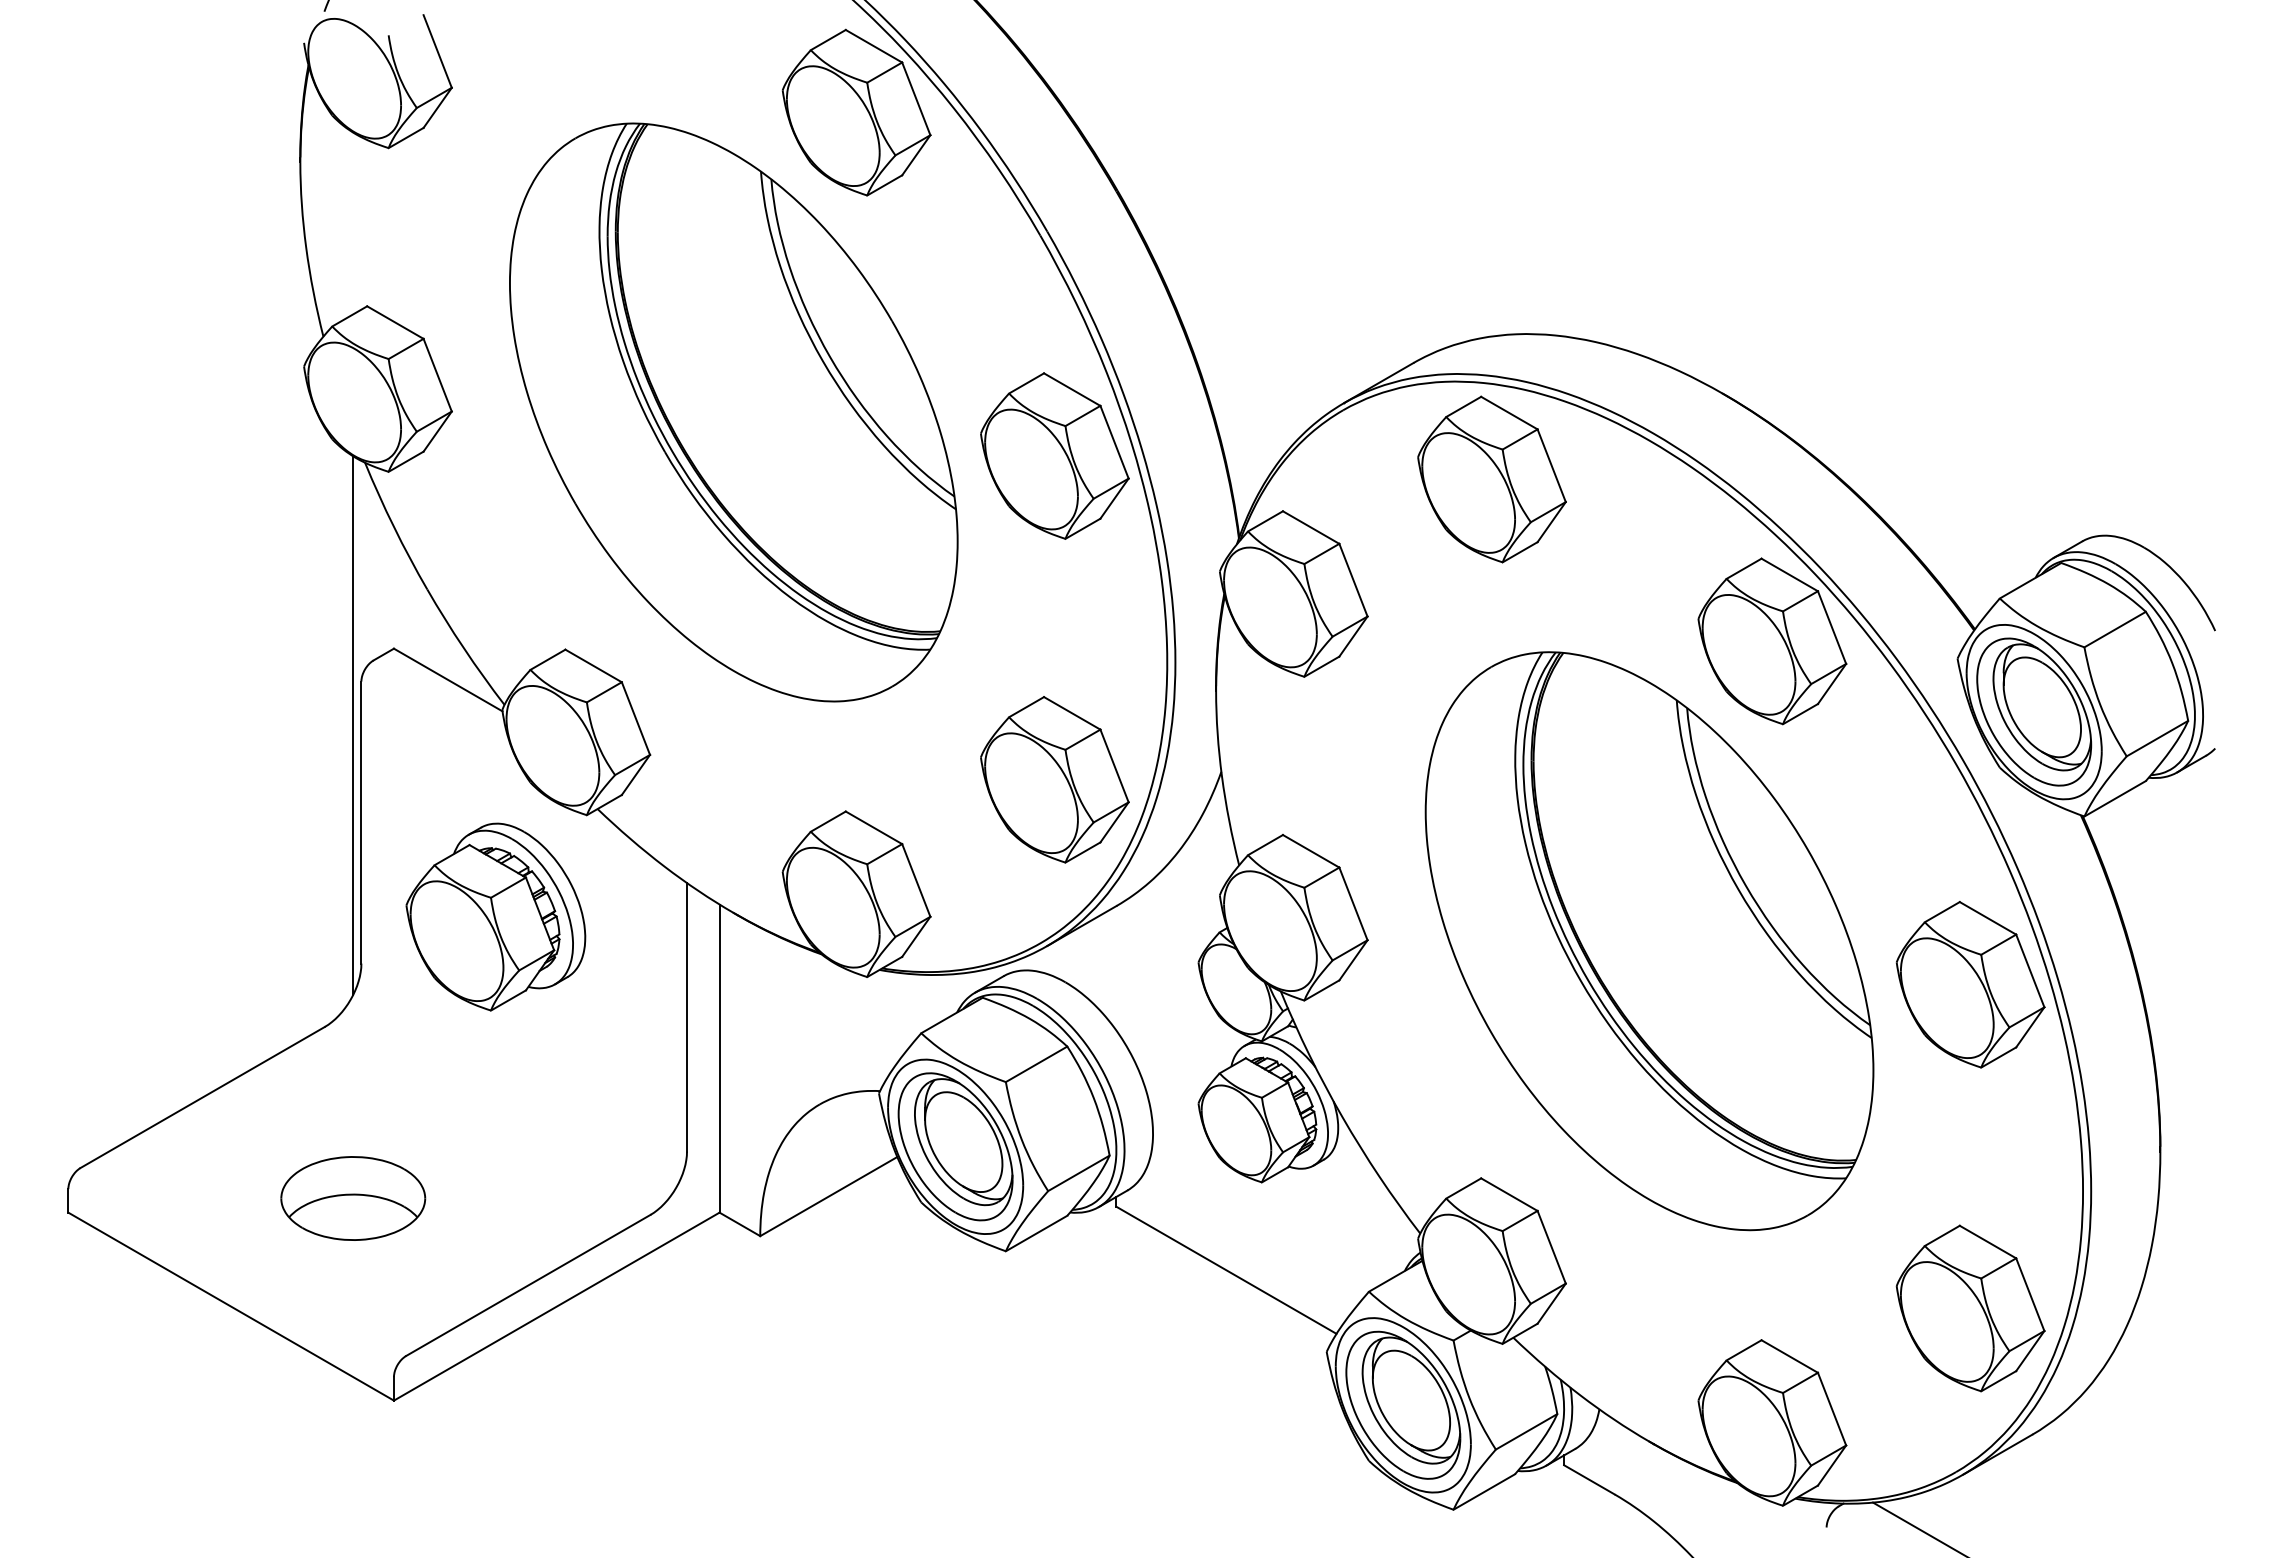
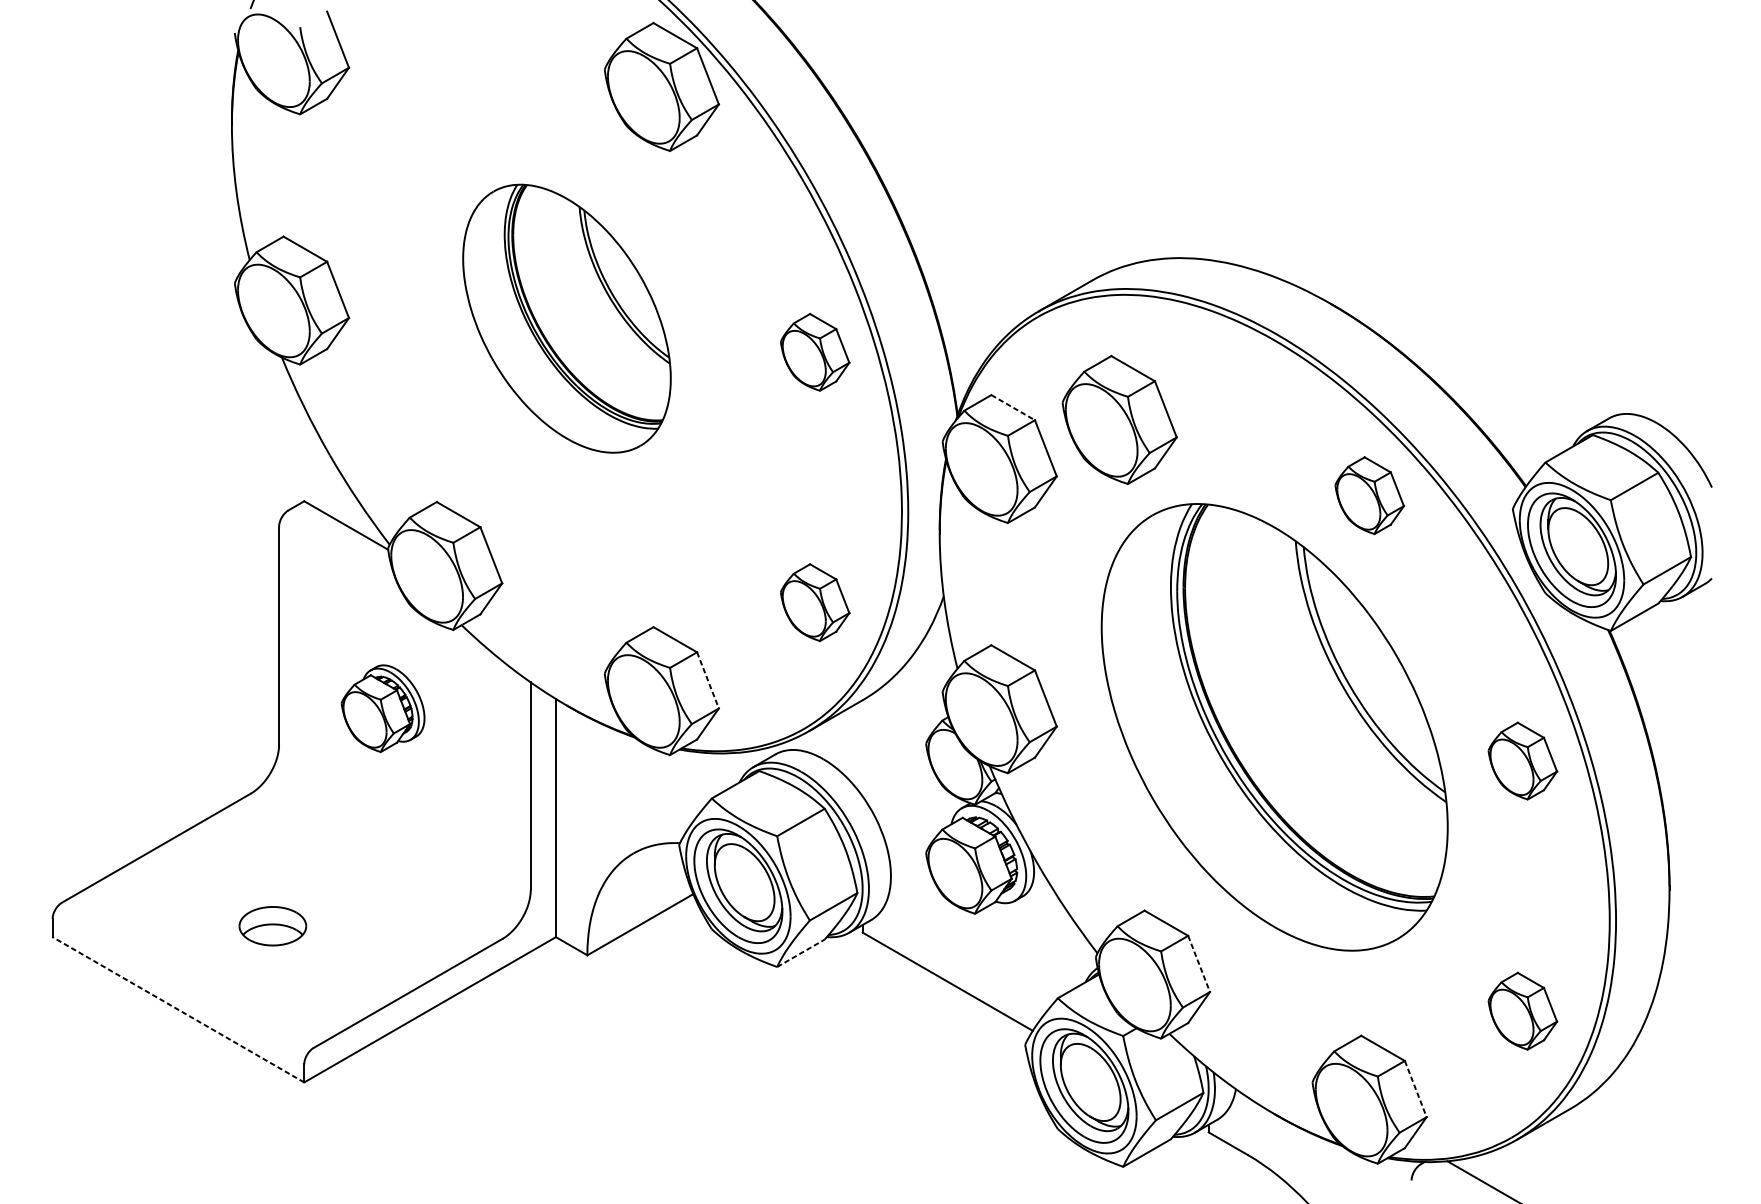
part: (733, 412) -> (566, 318), size x0.6
part: (1054, 455) -> (814, 351), size x0.6
part: (1491, 479) -> (1119, 419), moved
line: (1311, 527) -> (1013, 407), solid -> dashed
part: (1772, 641) -> (1369, 495), size x0.6
line: (353, 725) -> (273, 560), removed
part: (1054, 779) -> (814, 602), size x0.6
line: (916, 880) -> (708, 680), solid -> dashed
part: (495, 916) -> (382, 708), size x0.6
part: (1970, 984) -> (1522, 760), size x0.6
part: (353, 1198) -> (273, 926), size x0.6
line: (1037, 1233) -> (801, 953), solid -> dashed
line: (1551, 1247) -> (1198, 964), solid -> dashed
line: (231, 1306) -> (178, 1009), solid -> dashed
part: (1970, 1308) -> (1522, 1011), size x0.6
line: (1832, 1409) -> (1416, 1089), solid -> dashed

